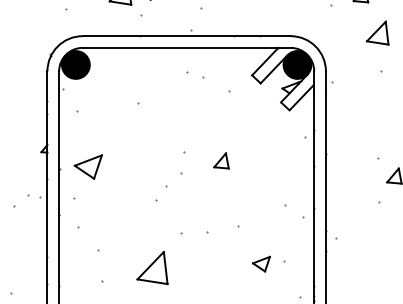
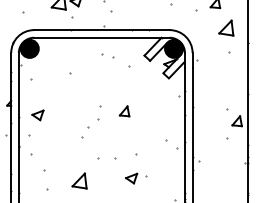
part: (87, 167) -> (37, 115), size x0.62
part: (268, 264) -> (136, 178), moved
part: (152, 267) -> (79, 180), size x0.71

